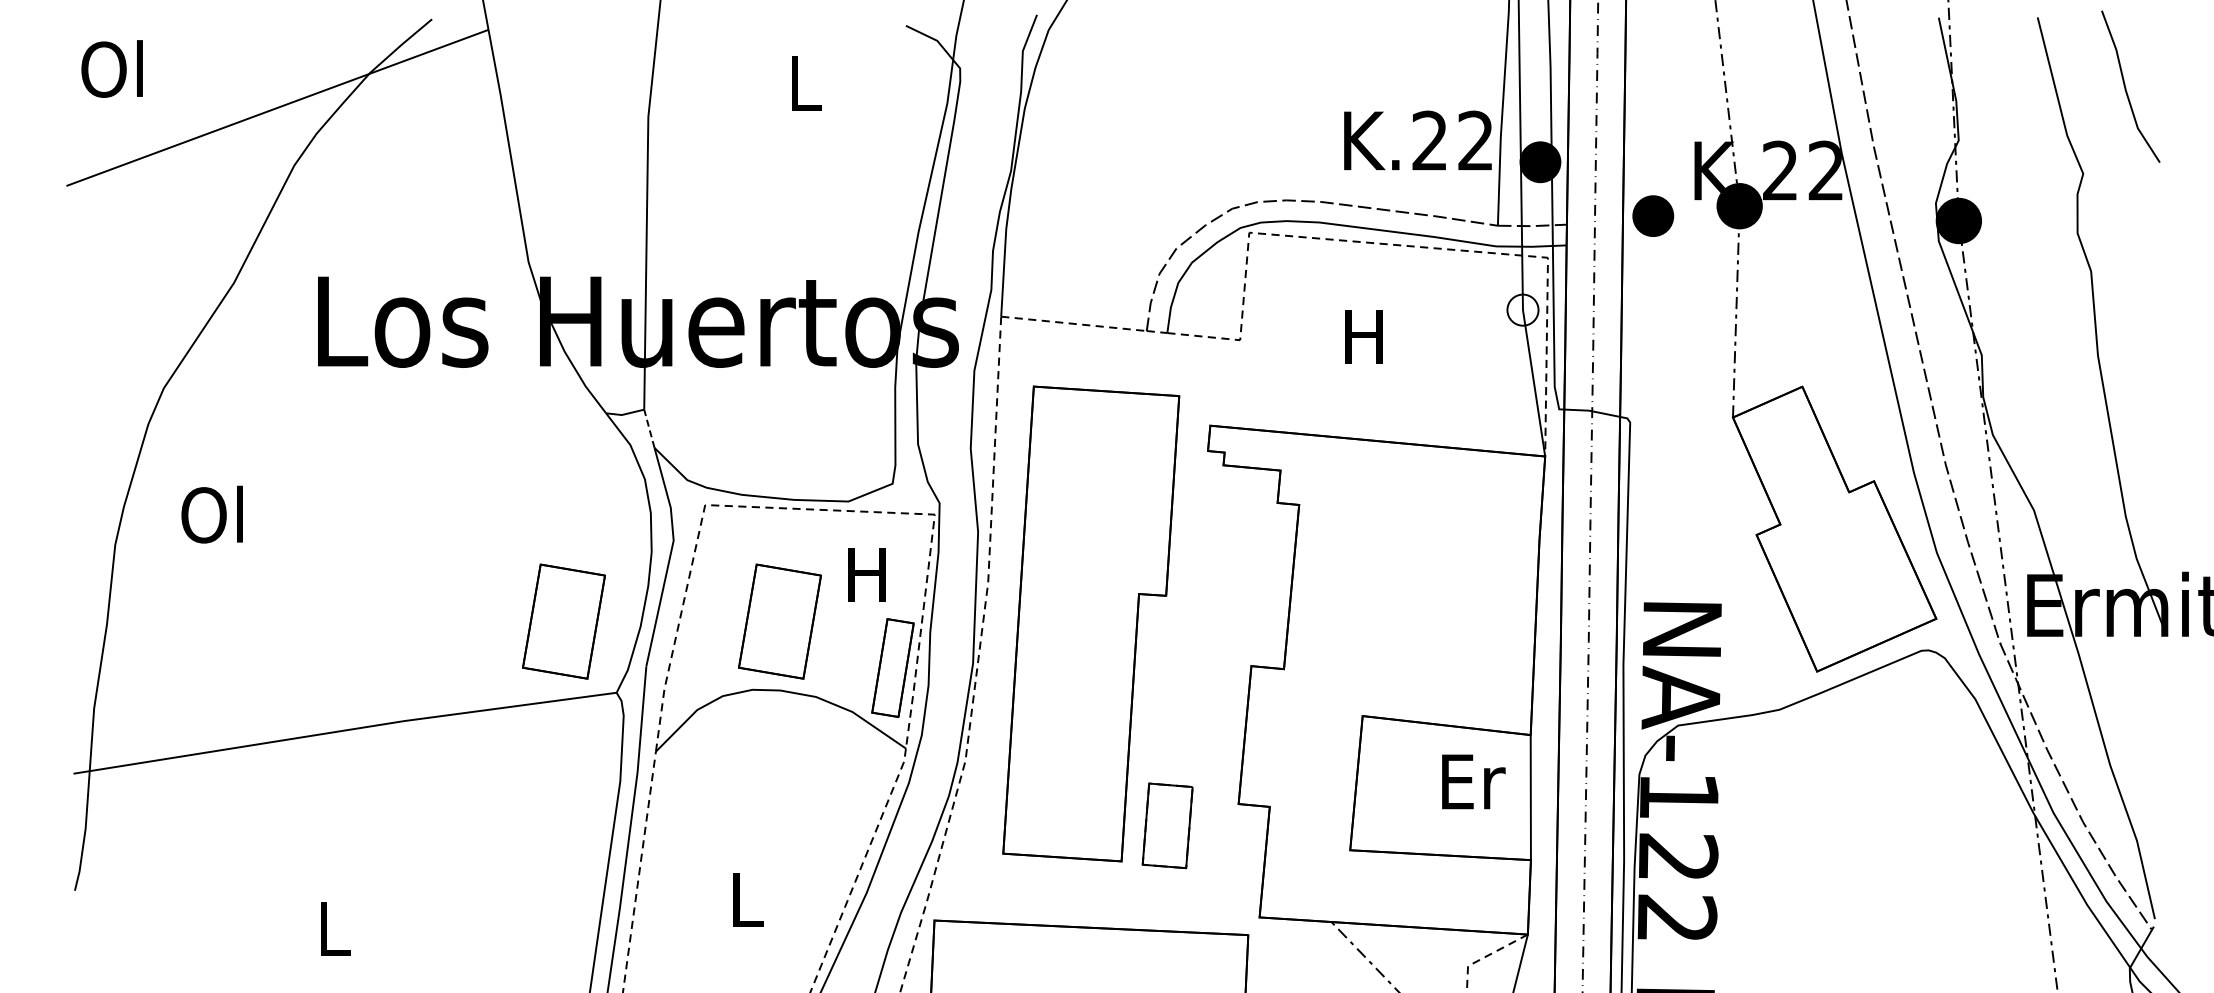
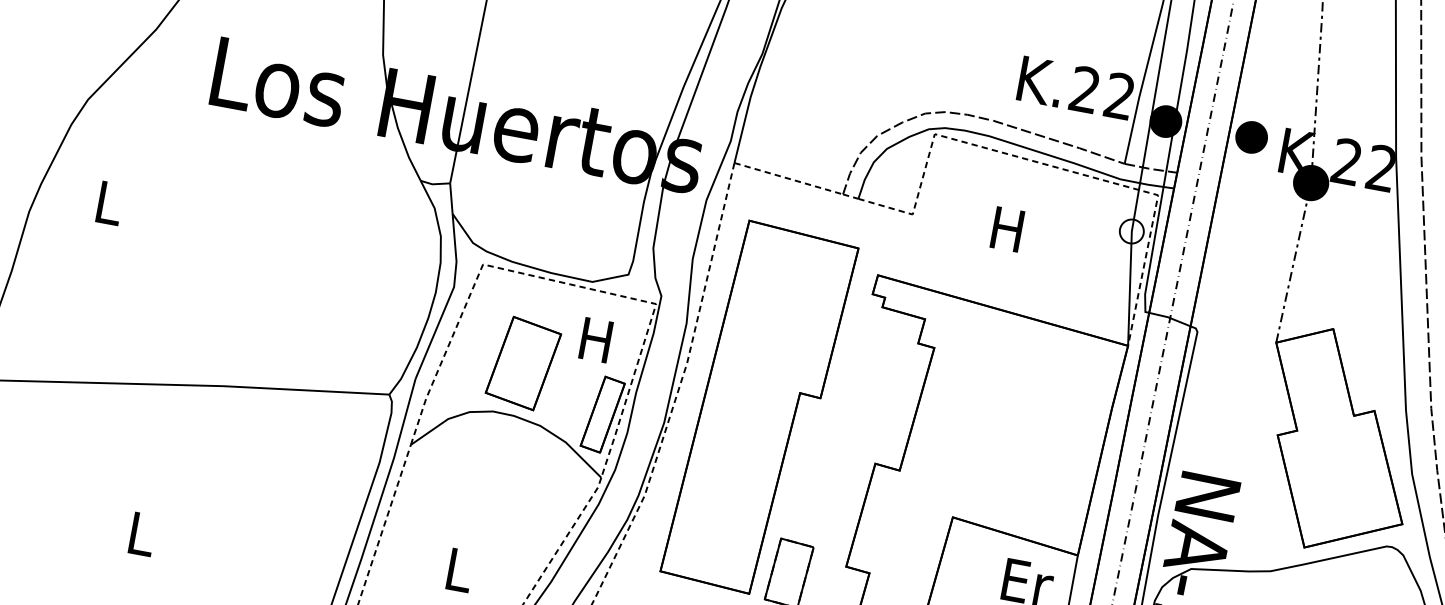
part: (1653, 215) -> (1251, 136), moved
line: (649, 428) -> (451, 198), dashed -> solid
text: (211, 514) -> (106, 202), Ol -> L
part: (563, 621) -> (359, 332), removed

